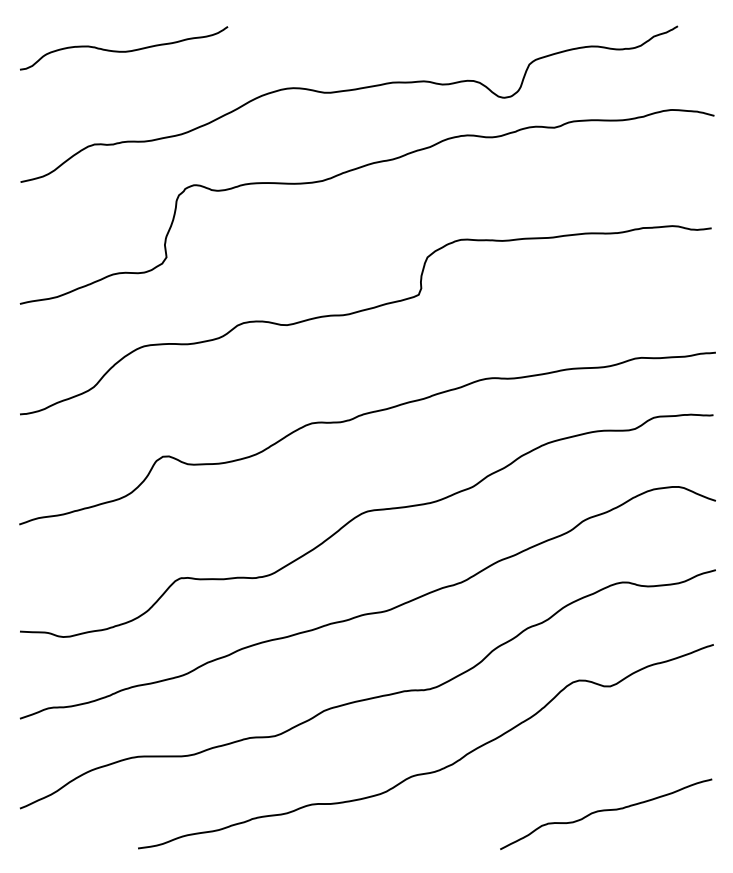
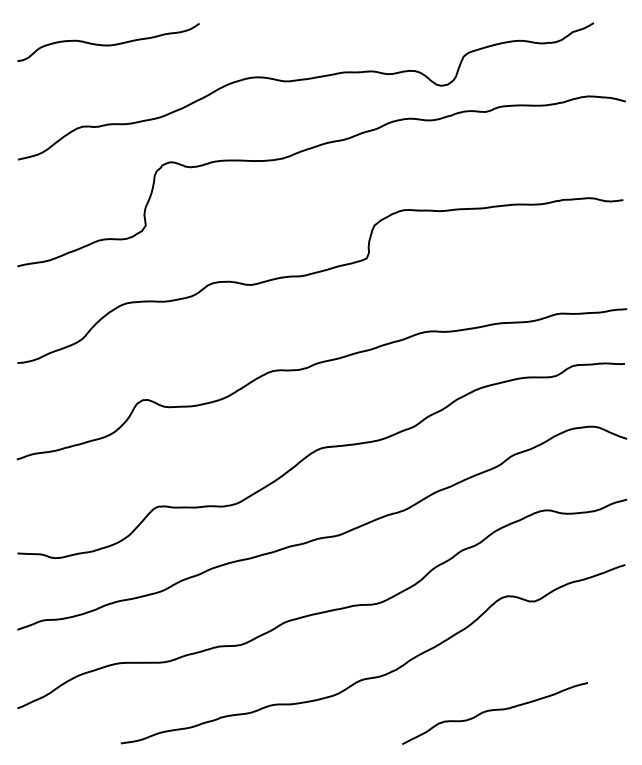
curve: (606, 811) -> (495, 711), moved

